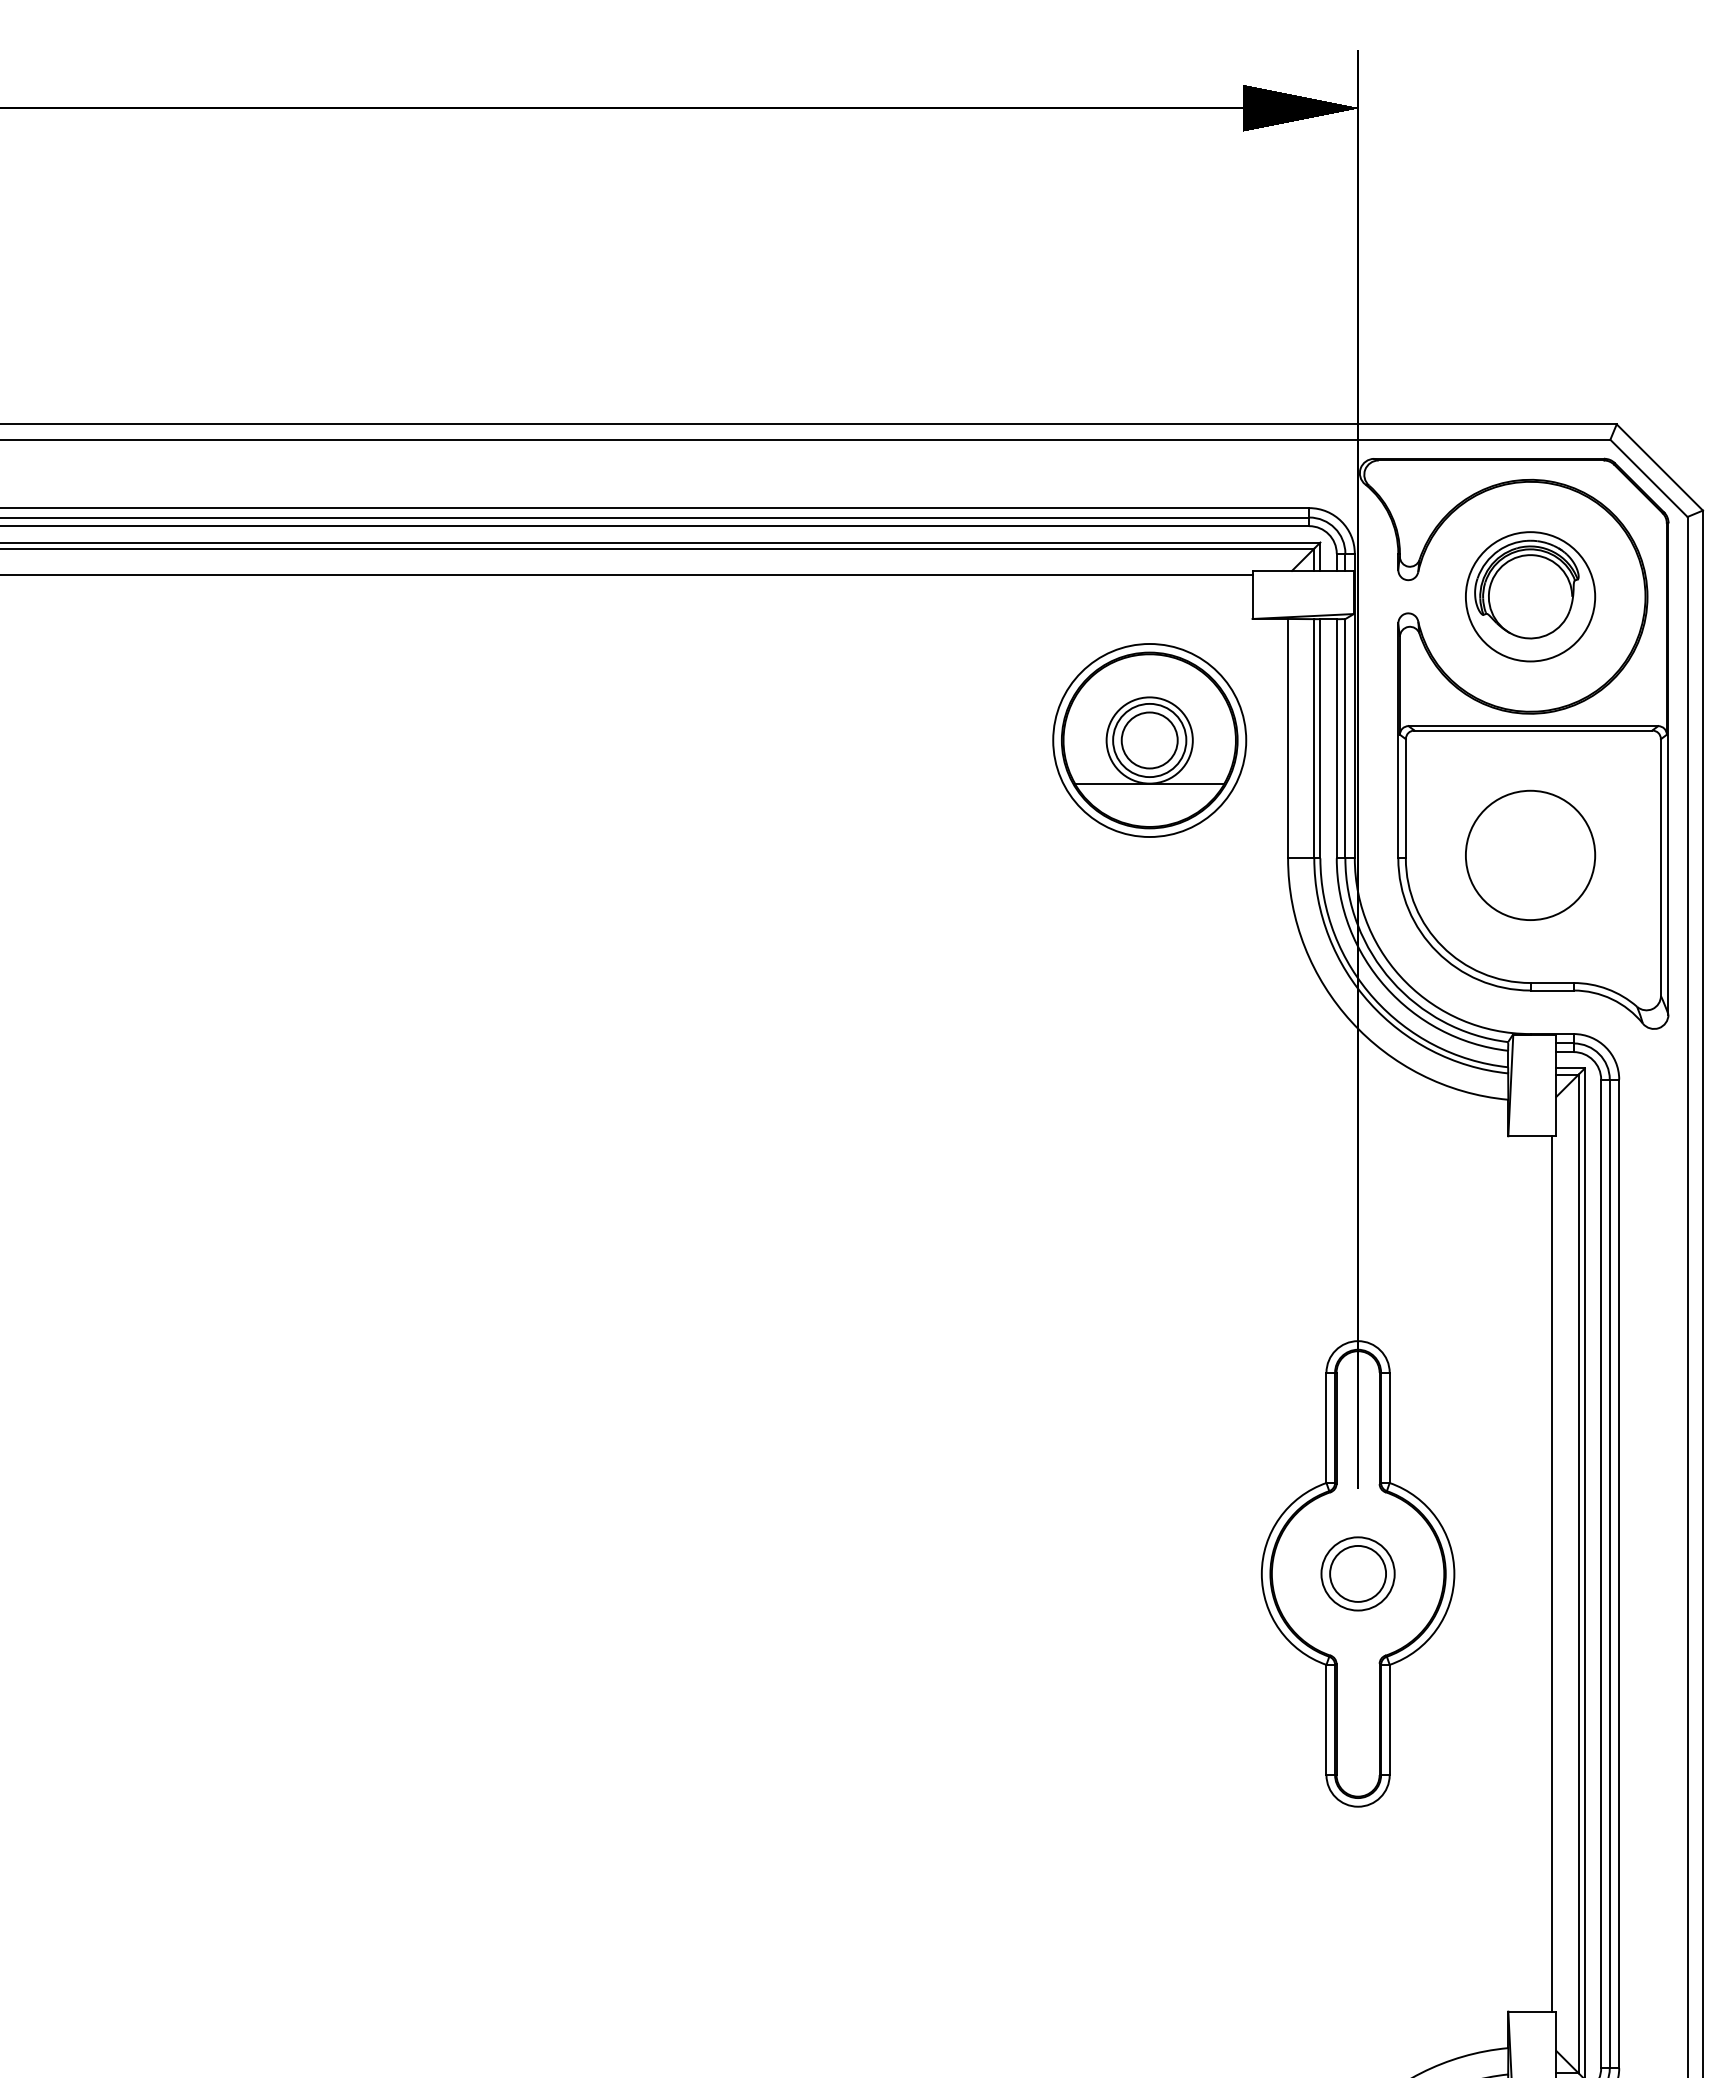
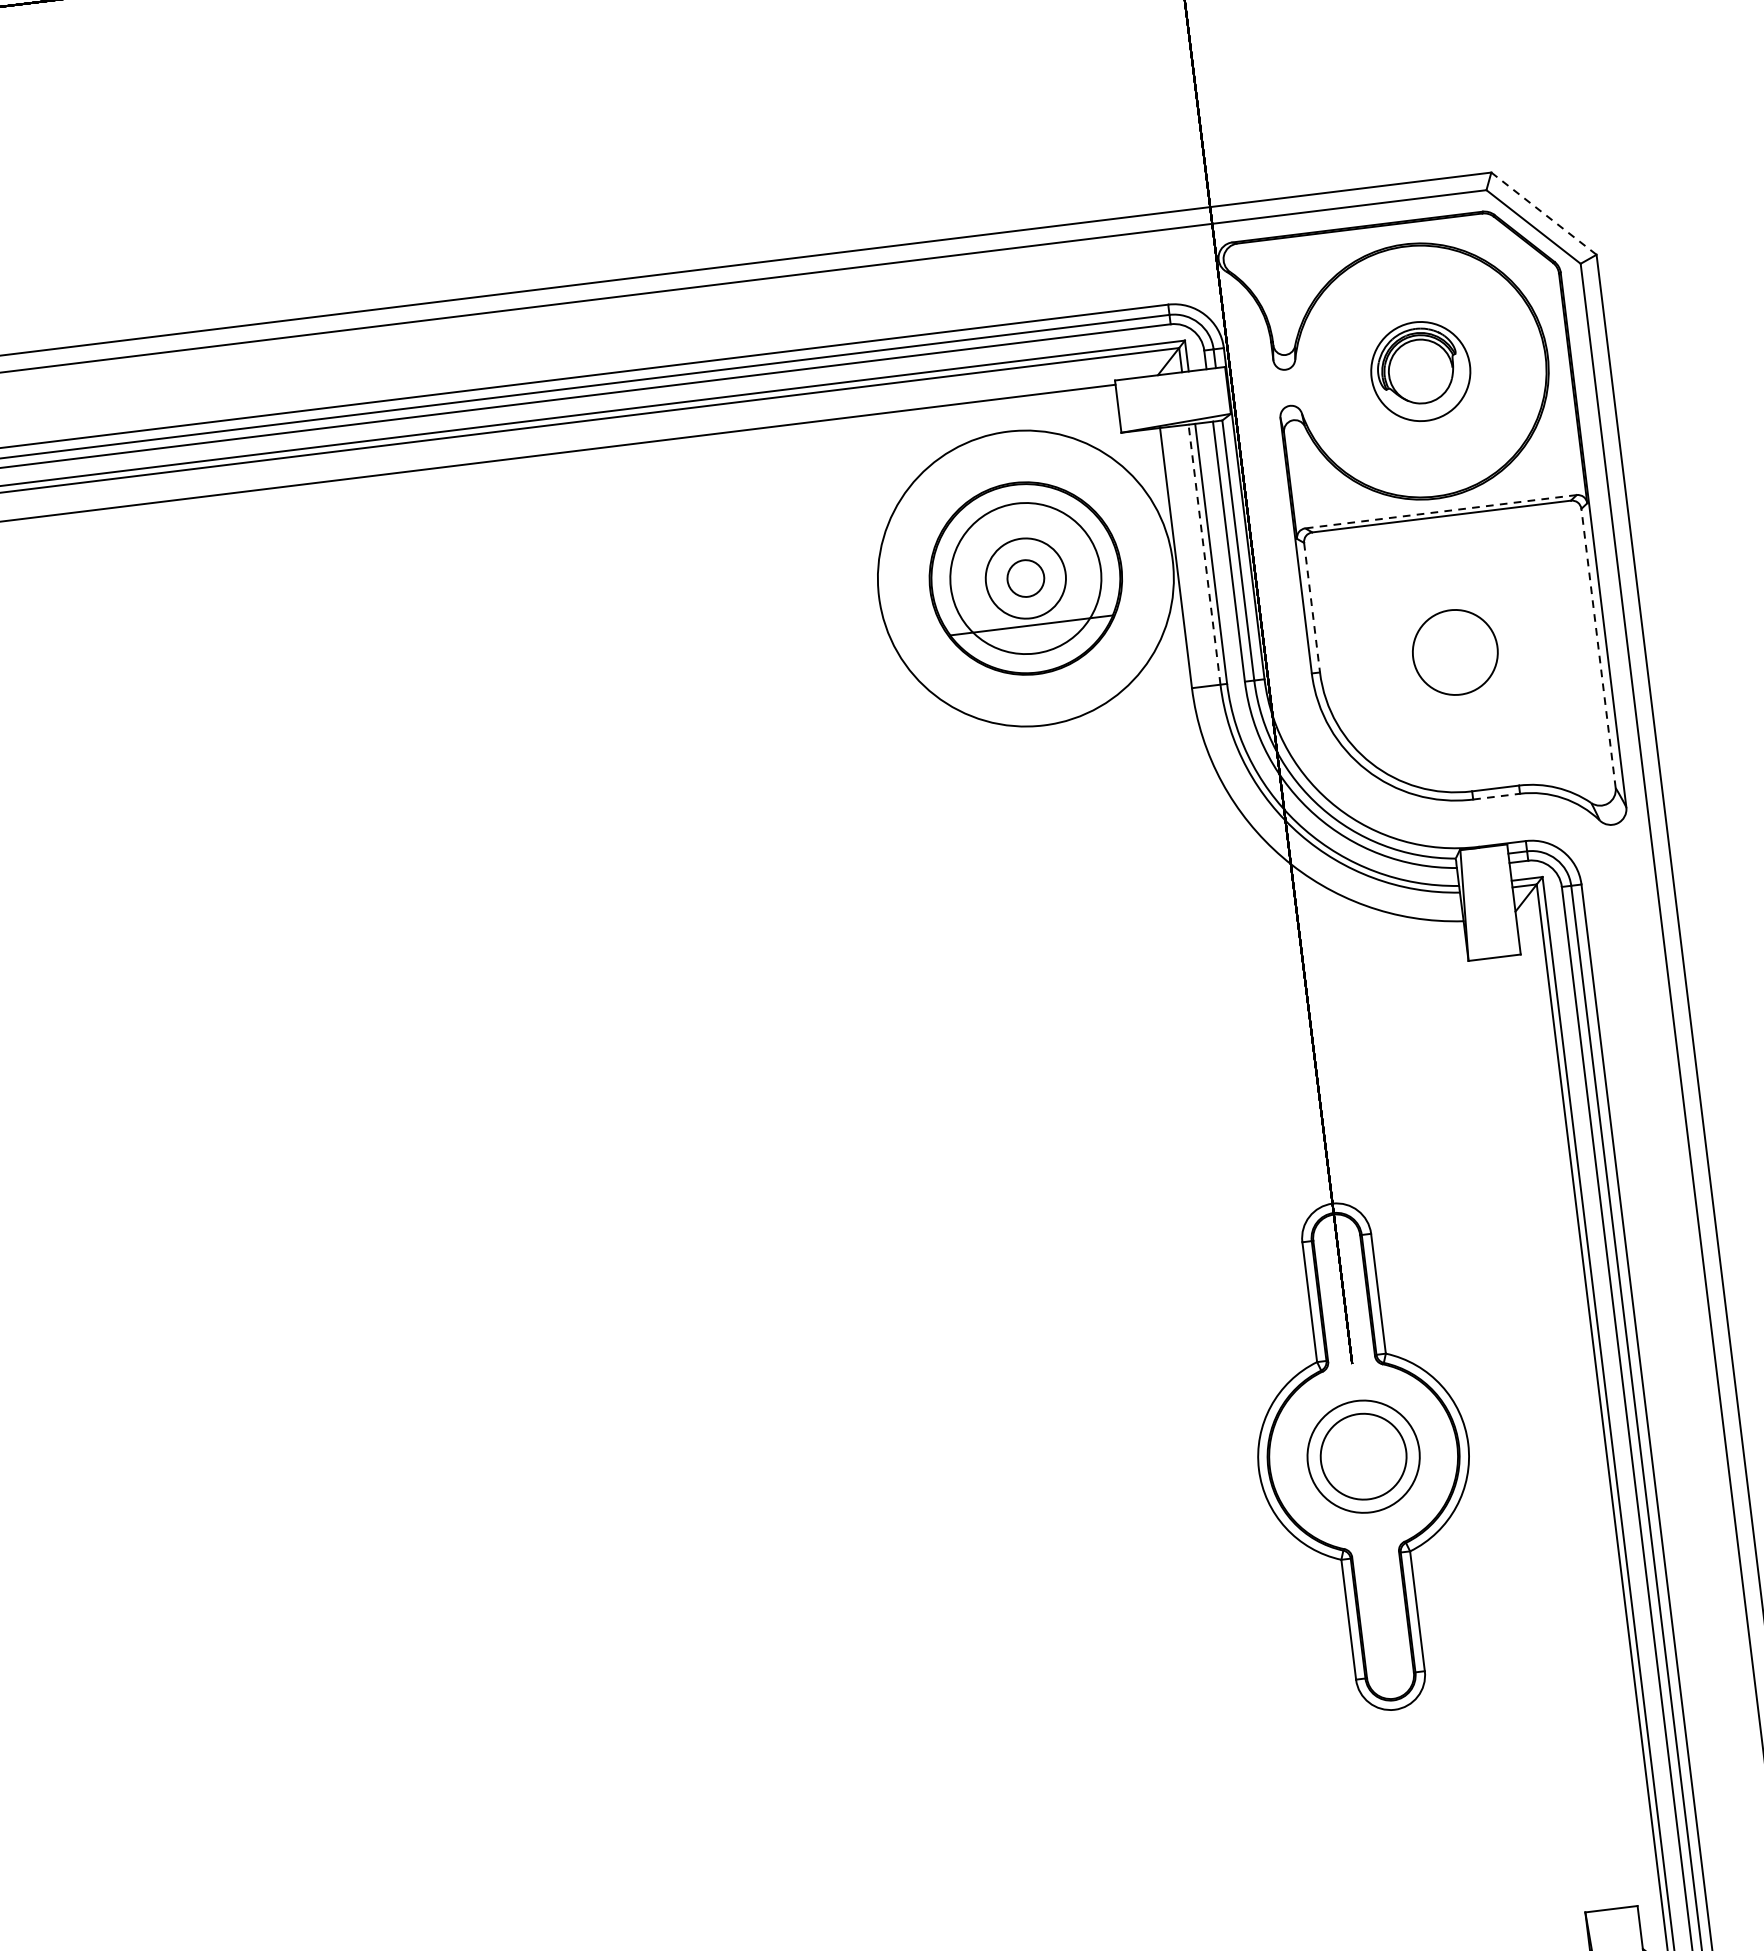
line: (1659, 467) -> (1543, 213), solid -> dashed
part: (1530, 596) -> (1420, 371), size x0.7
line: (1533, 726) -> (1441, 512), solid -> dashed
line: (1314, 738) -> (1204, 554), solid -> dashed
circle: (1149, 740) -> (1025, 578), size x0.6
circle: (1149, 740) -> (1025, 578), size x1.4
circle: (1149, 740) -> (1025, 578), size x1.6
line: (1405, 798) -> (1311, 607), solid -> dashed
circle: (1530, 854) -> (1455, 651), size x0.6
line: (1660, 867) -> (1598, 648), solid -> dashed
line: (1552, 990) -> (1497, 796), solid -> dashed
part: (1357, 1573) -> (1362, 1456), size x1.4
line: (1552, 1573) -> (1574, 1430), removed

